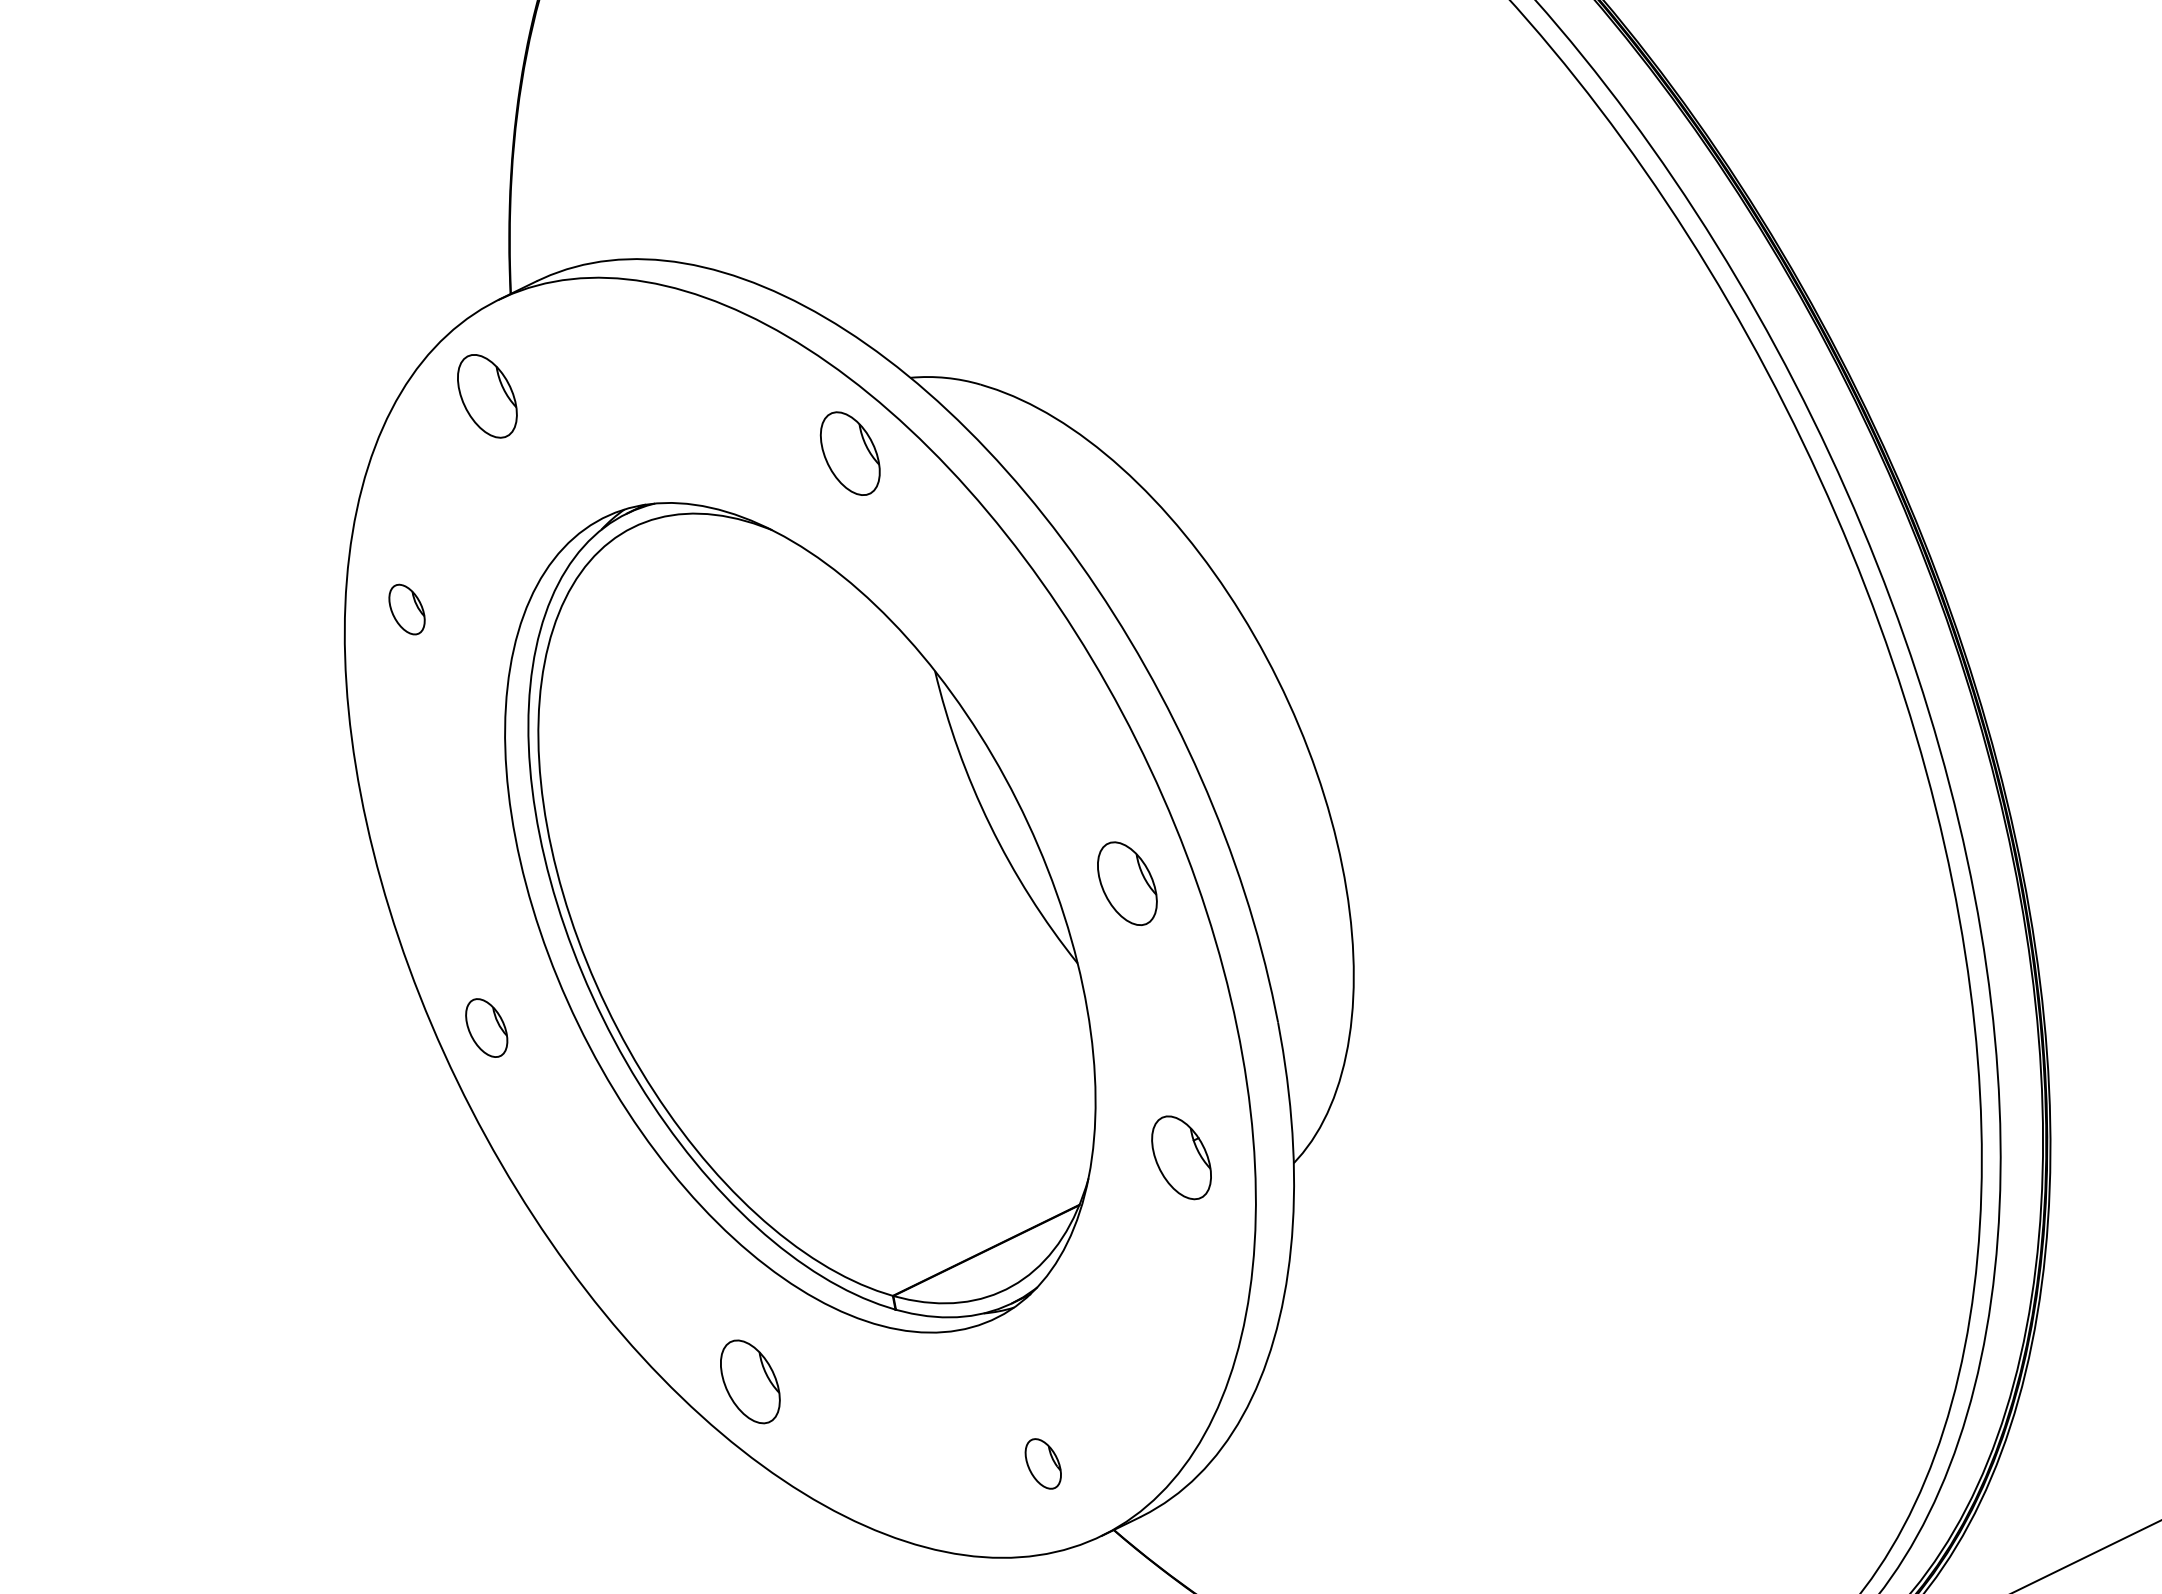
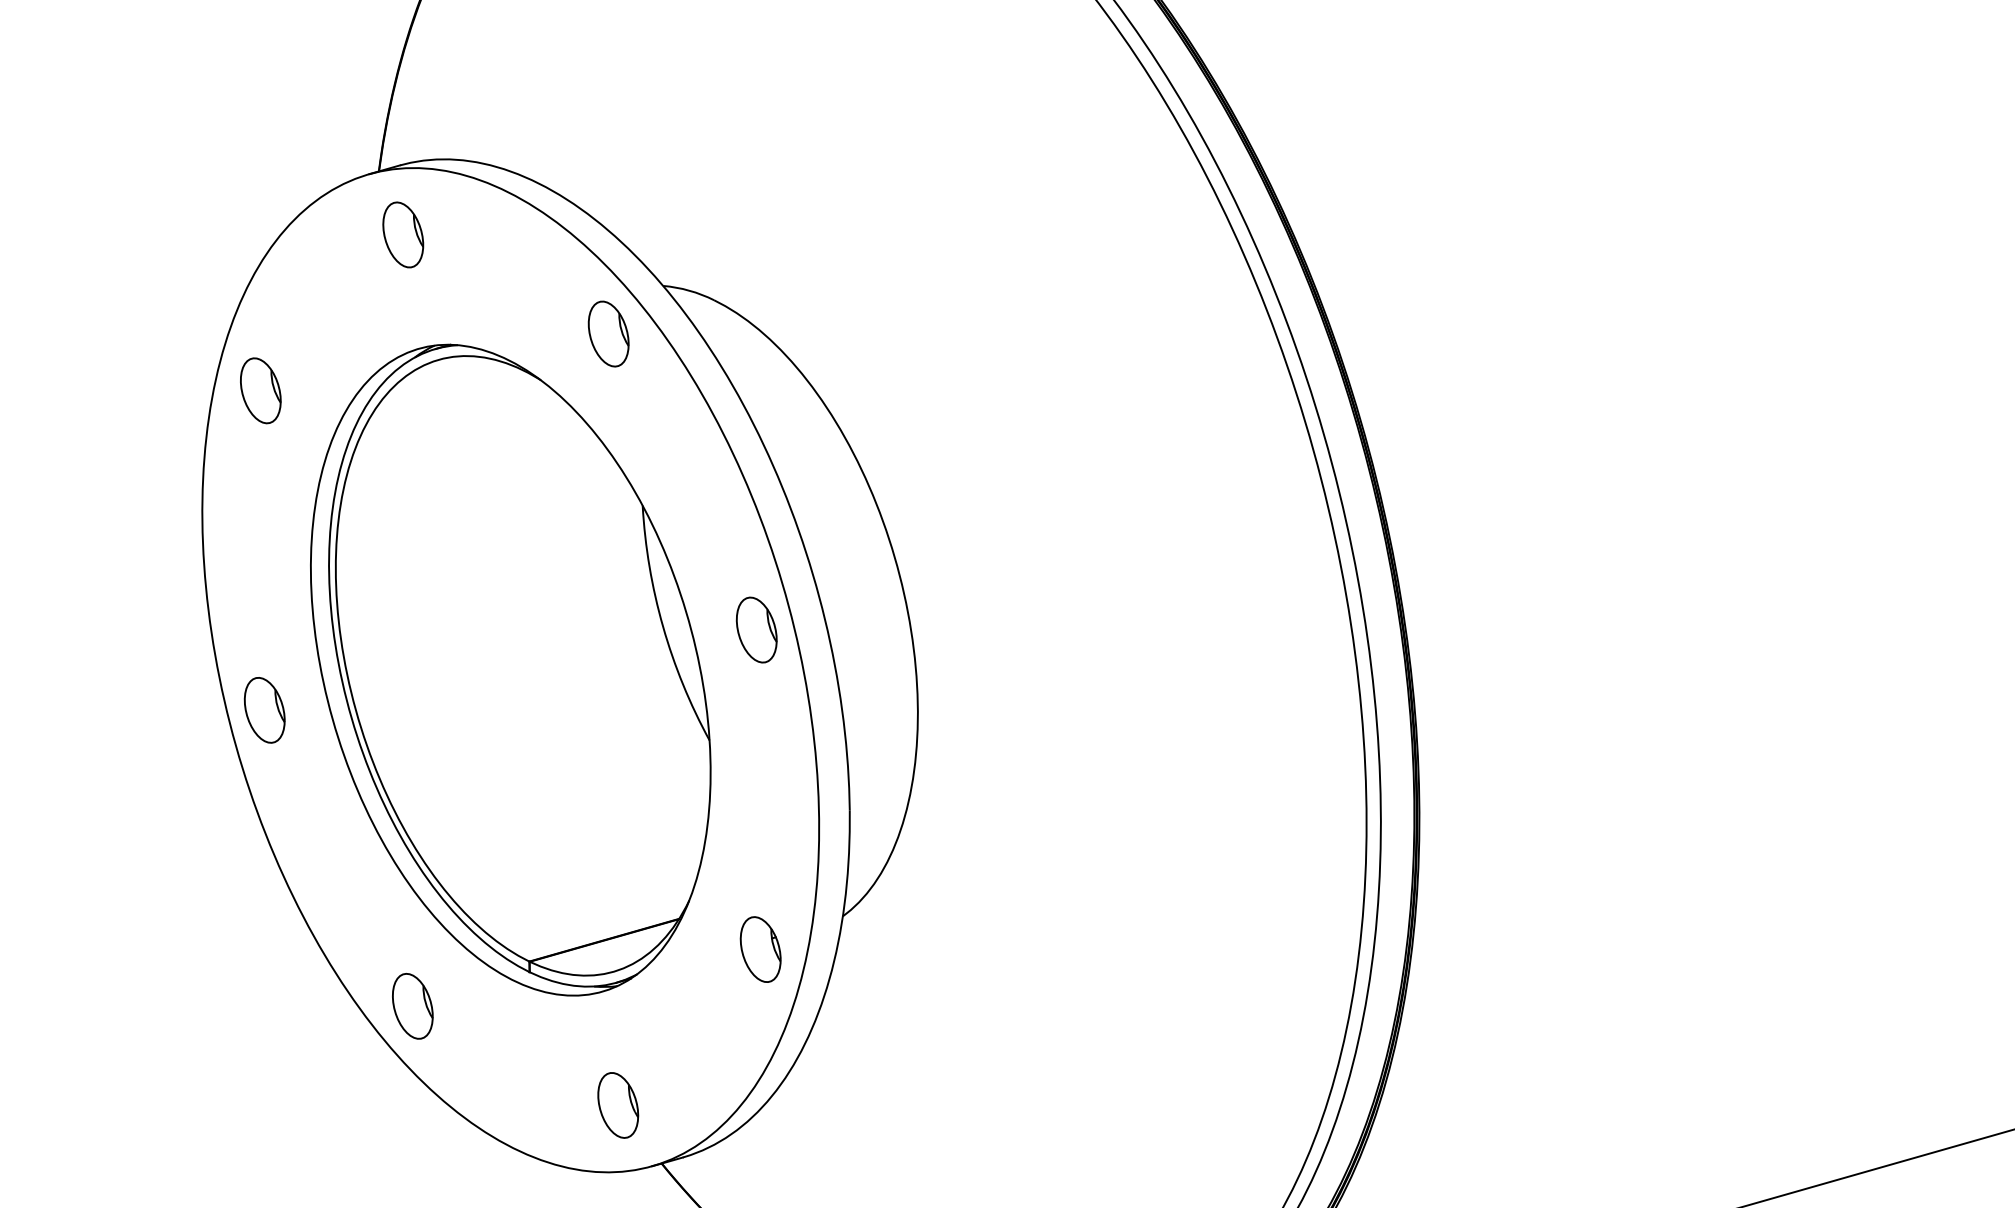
part: (487, 395) -> (403, 234), moved
part: (406, 609) -> (260, 390), size x1.67
part: (1126, 883) -> (756, 629), moved
part: (486, 1028) -> (264, 710), size x1.43
part: (1181, 1157) -> (760, 949), moved
part: (1043, 1463) -> (618, 1105), size x1.67

